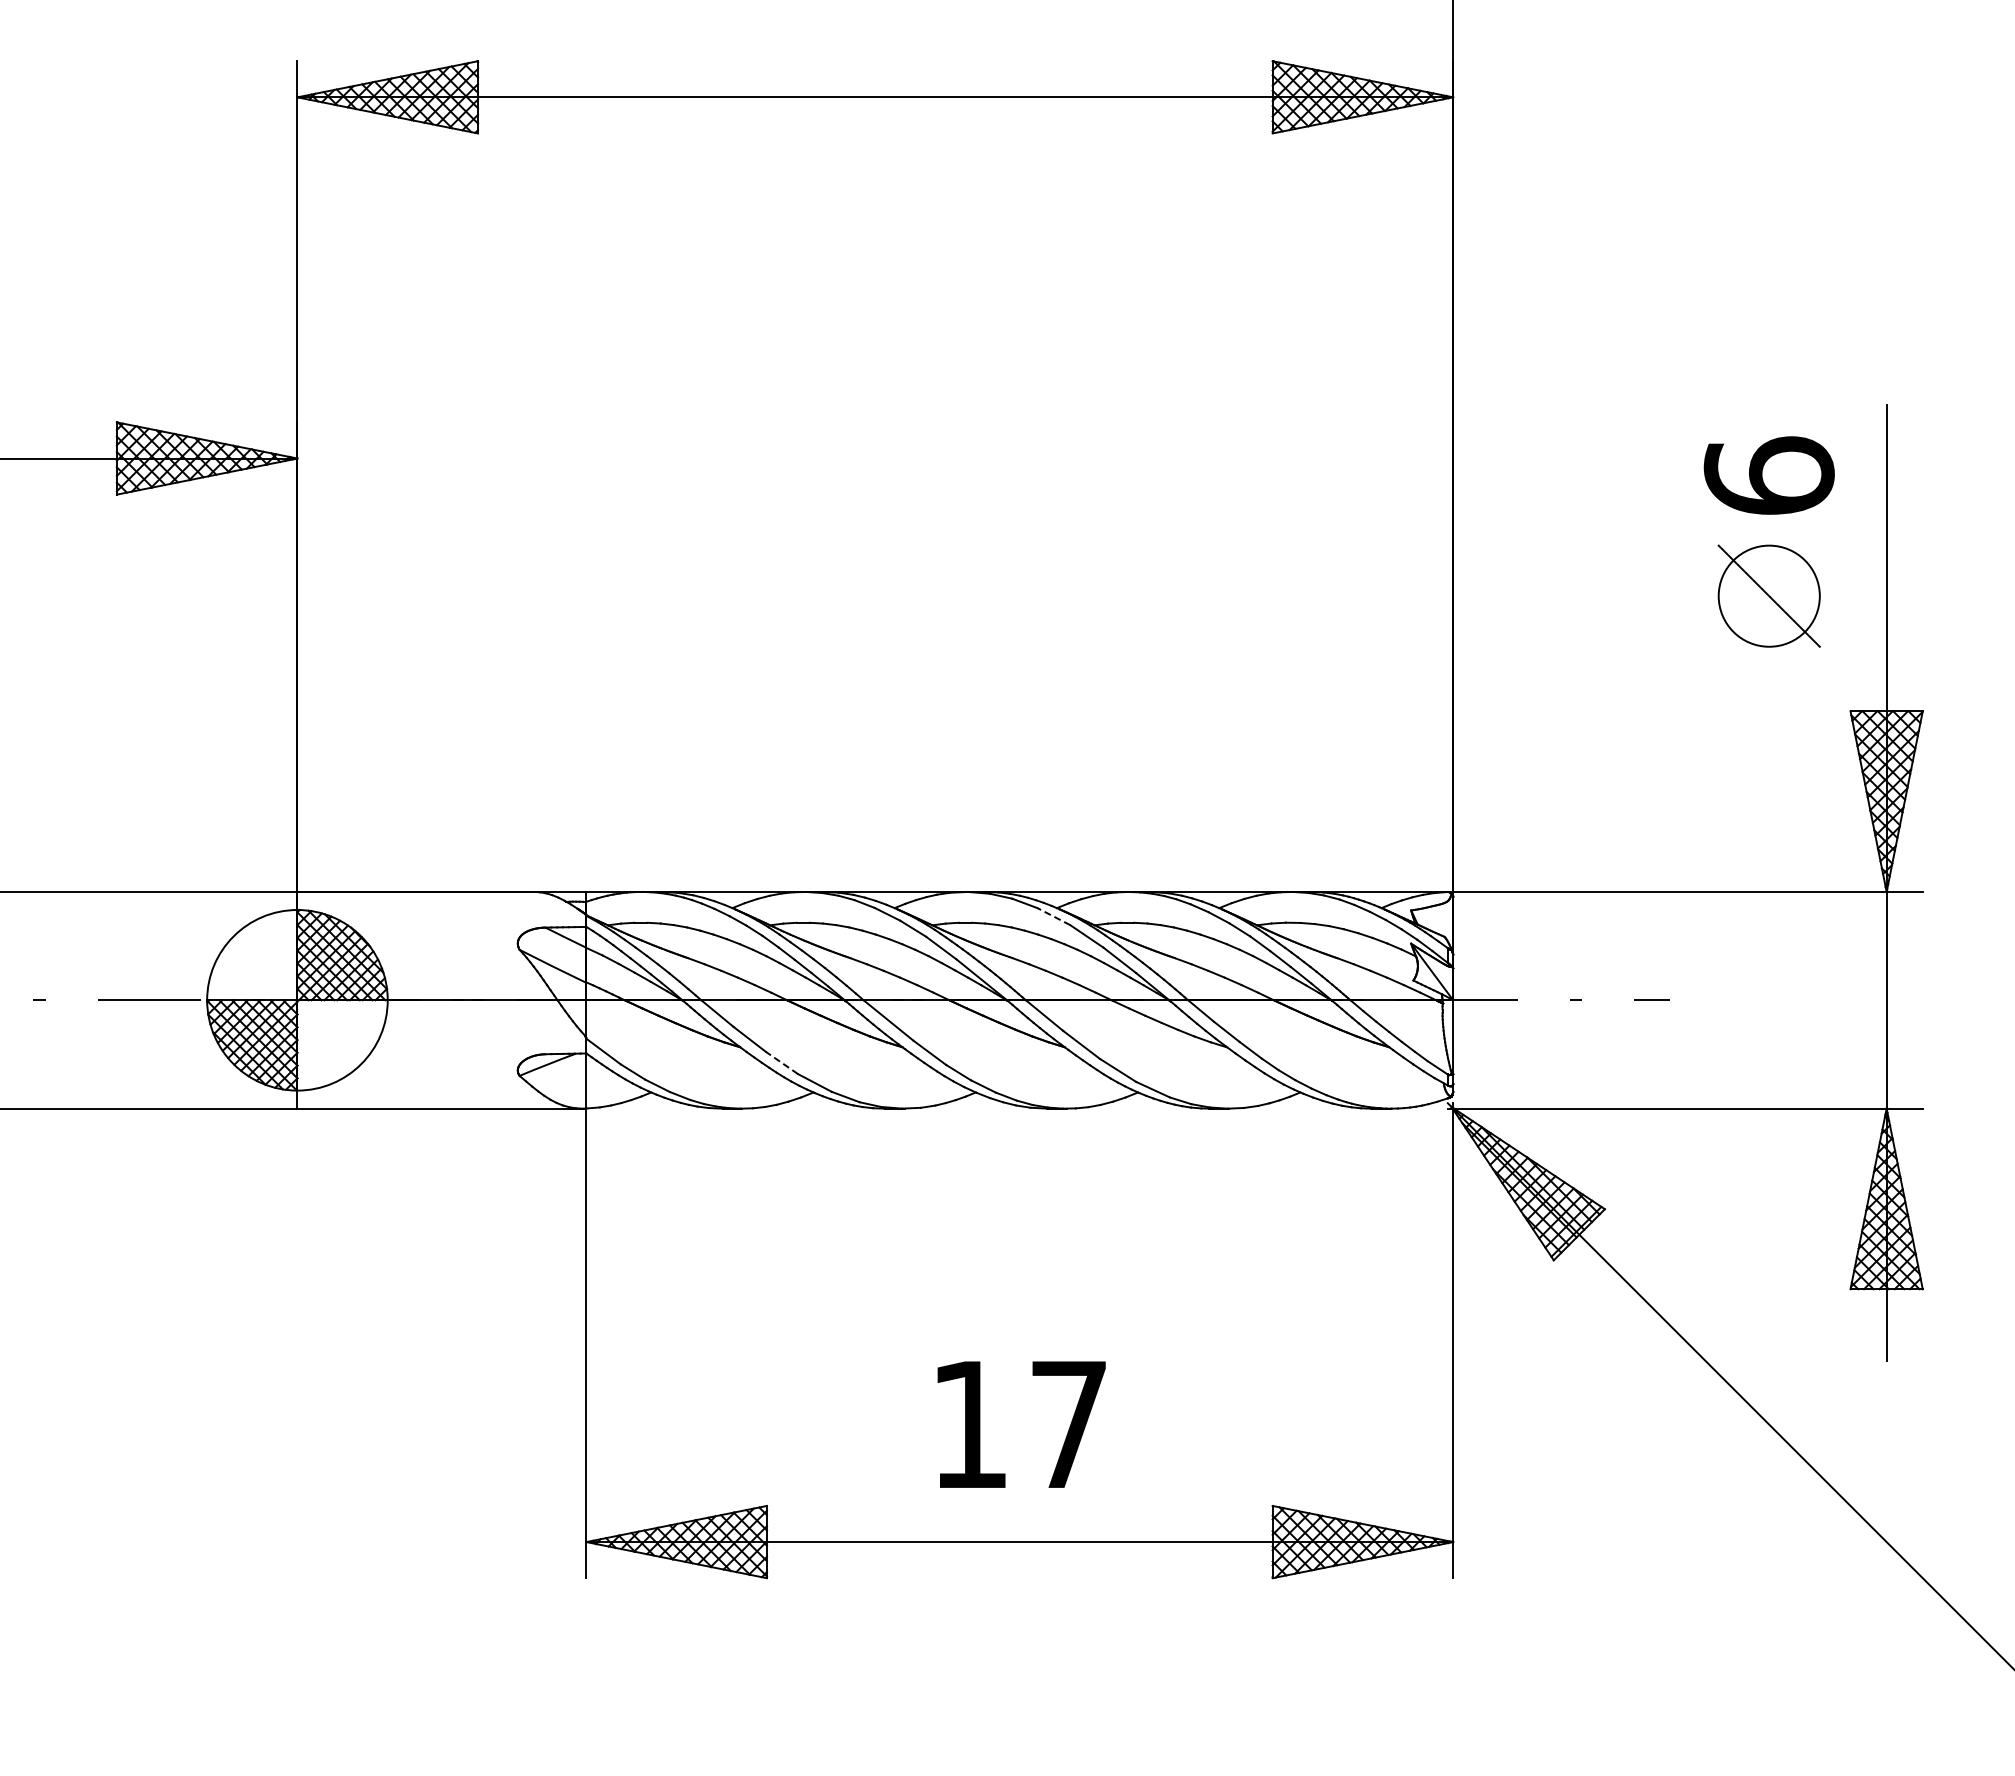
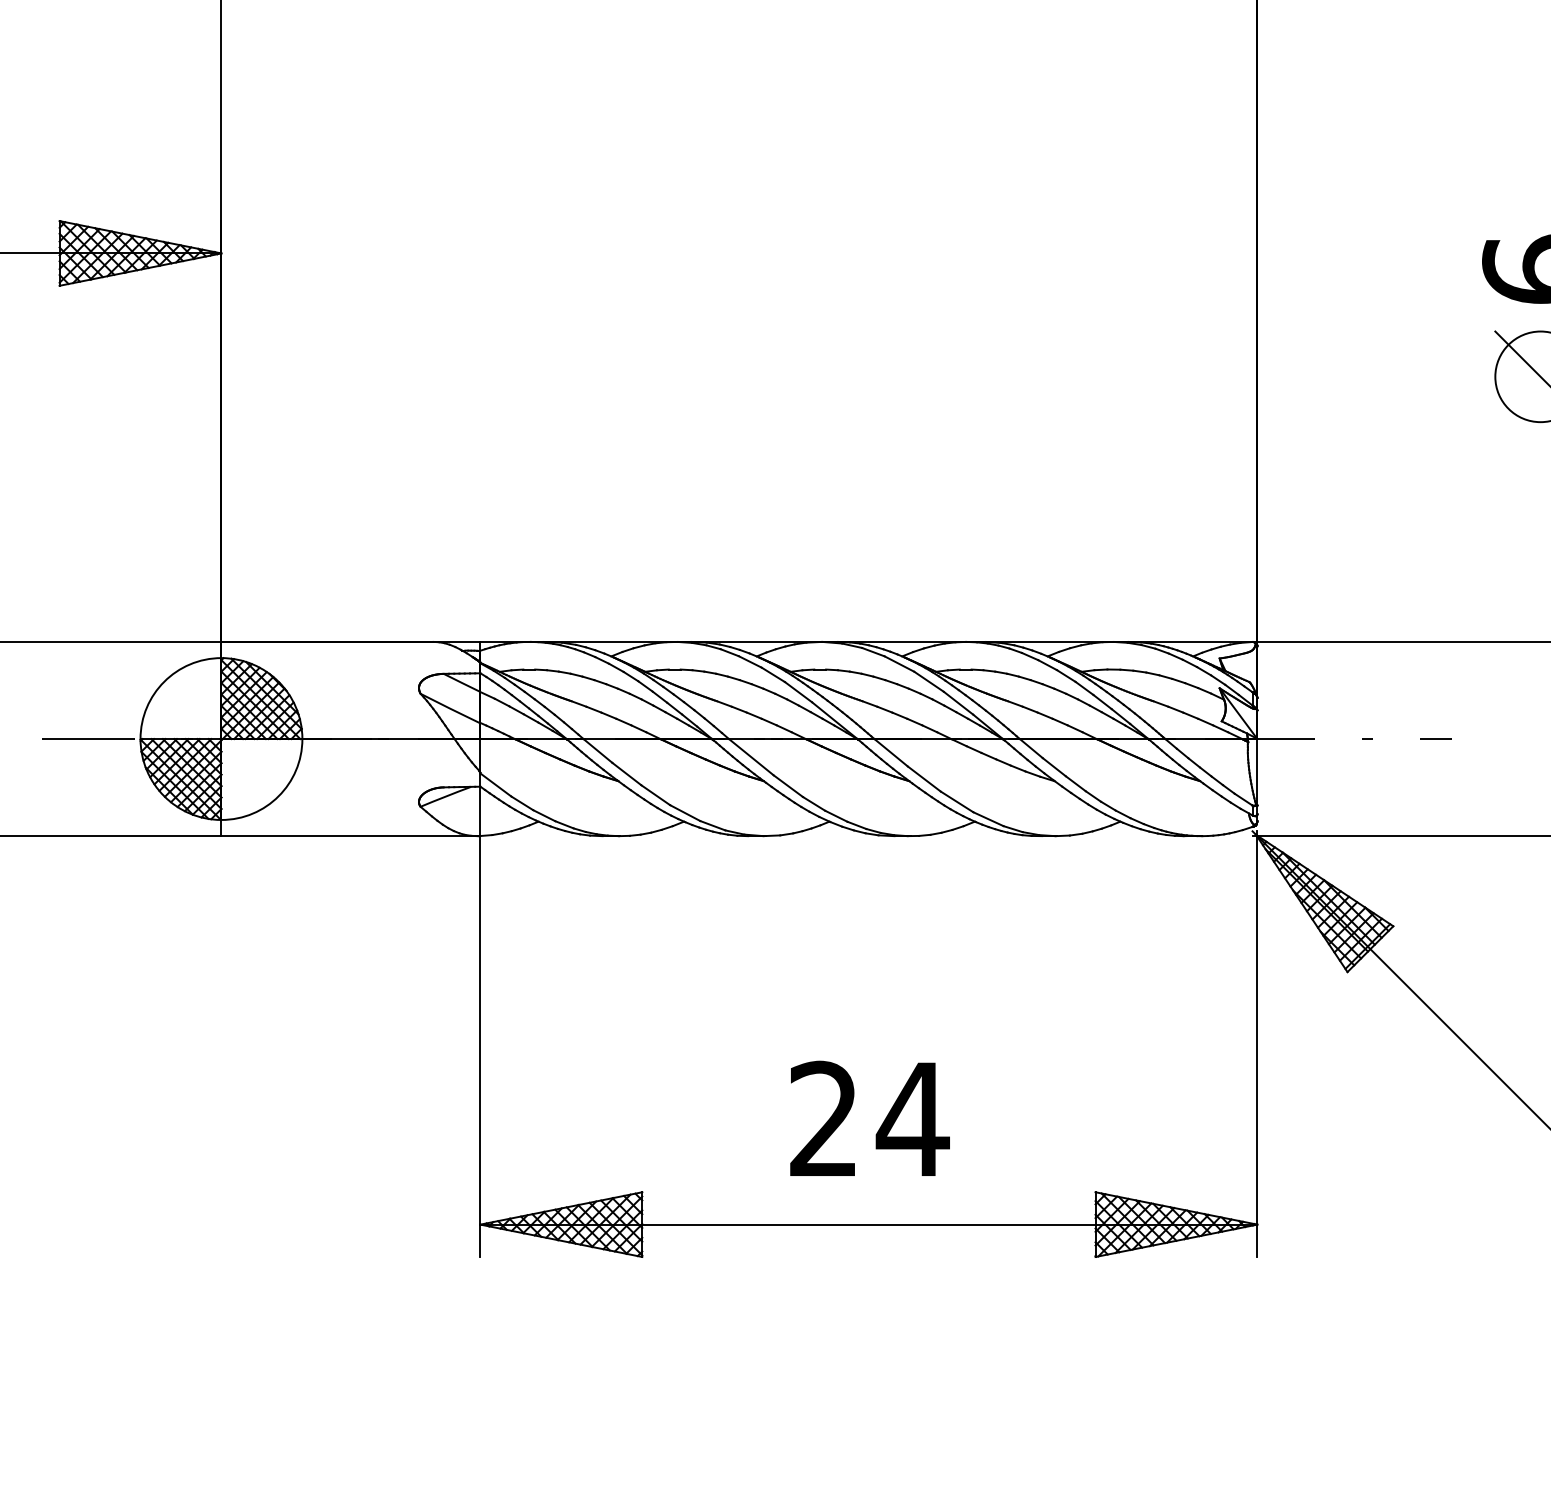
line: (1053, 916) -> (899, 663), dashed -> solid
line: (782, 1062) -> (656, 794), dashed -> solid
text: (1021, 1423) -> (870, 1118), 17 -> 24

